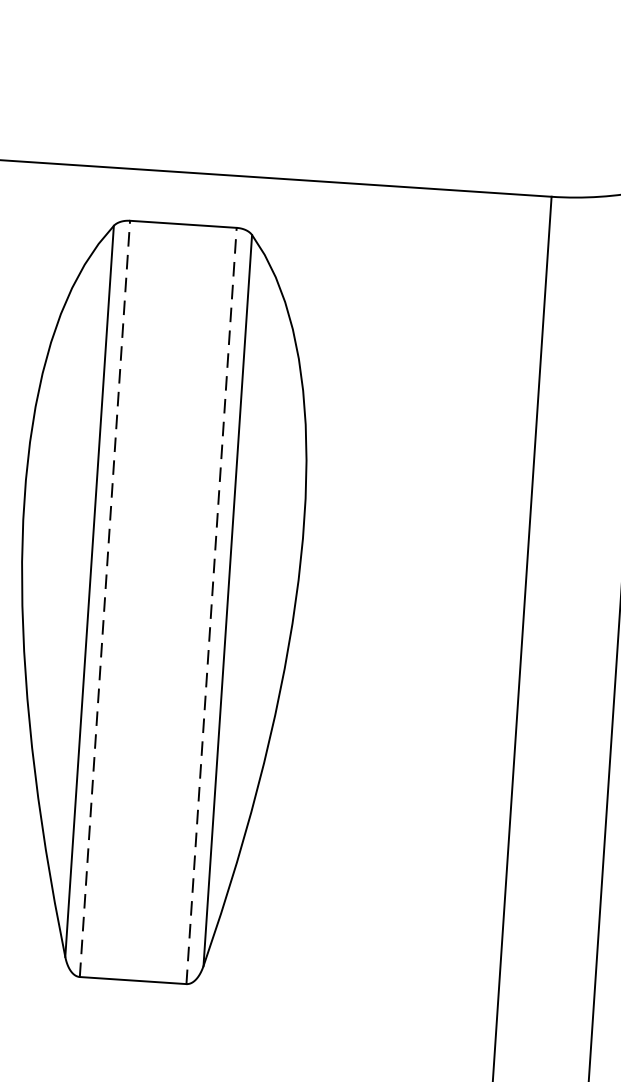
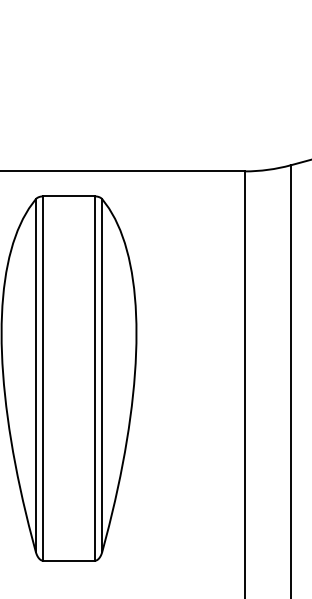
line: (105, 598) -> (43, 378), dashed -> solid
line: (211, 605) -> (94, 378), dashed -> solid

